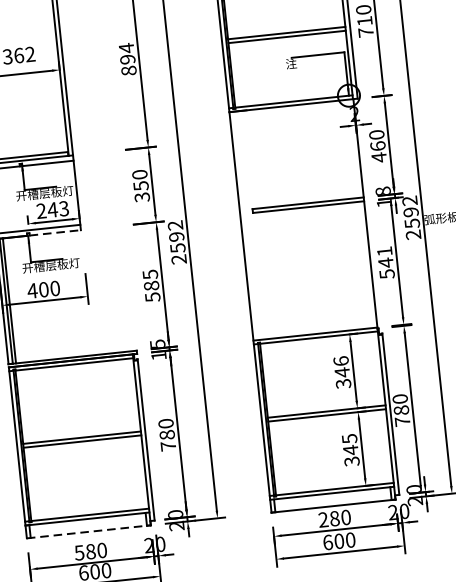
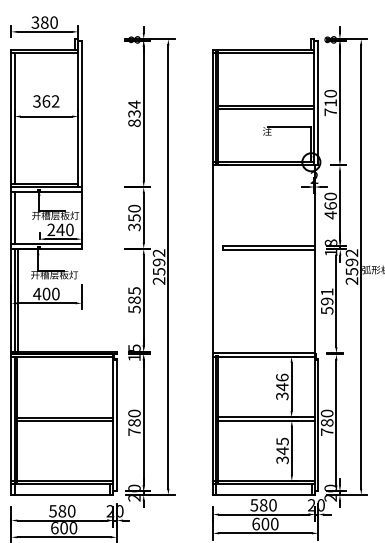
text: (127, 59) -> (134, 113), 894 -> 834
text: (63, 208) -> (69, 229), 243 -> 240
line: (56, 232) -> (61, 248), dashed -> solid
text: (385, 262) -> (326, 301), 541 -> 591
text: (323, 520) -> (254, 505), 280 -> 580
line: (88, 531) -> (62, 494), dashed -> solid

